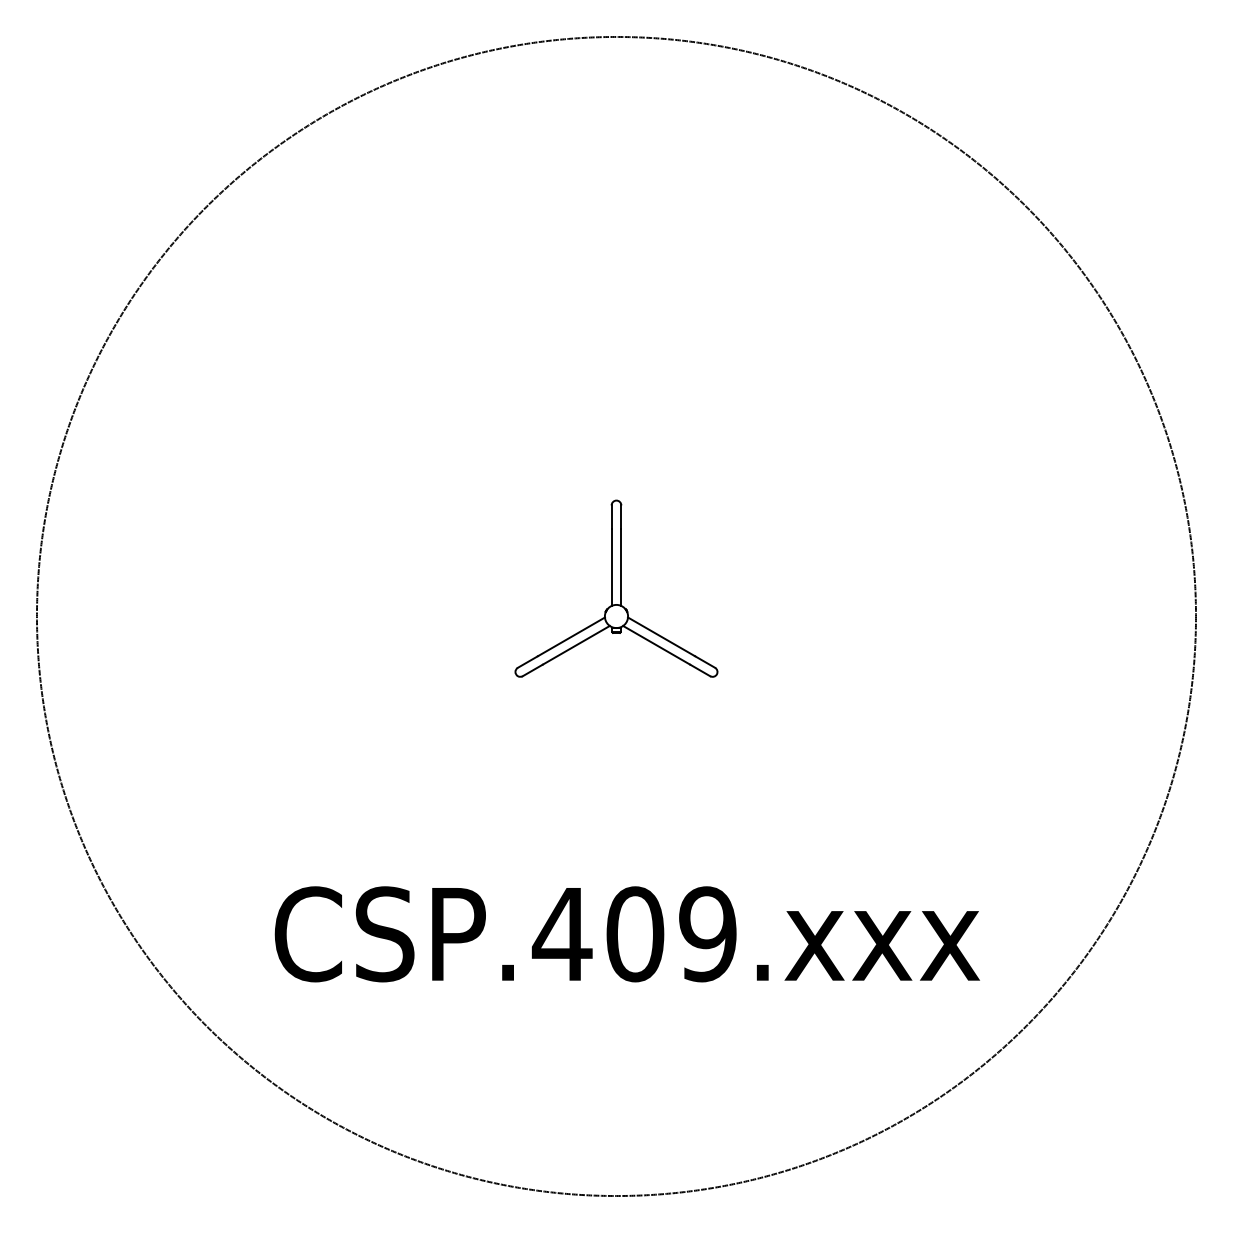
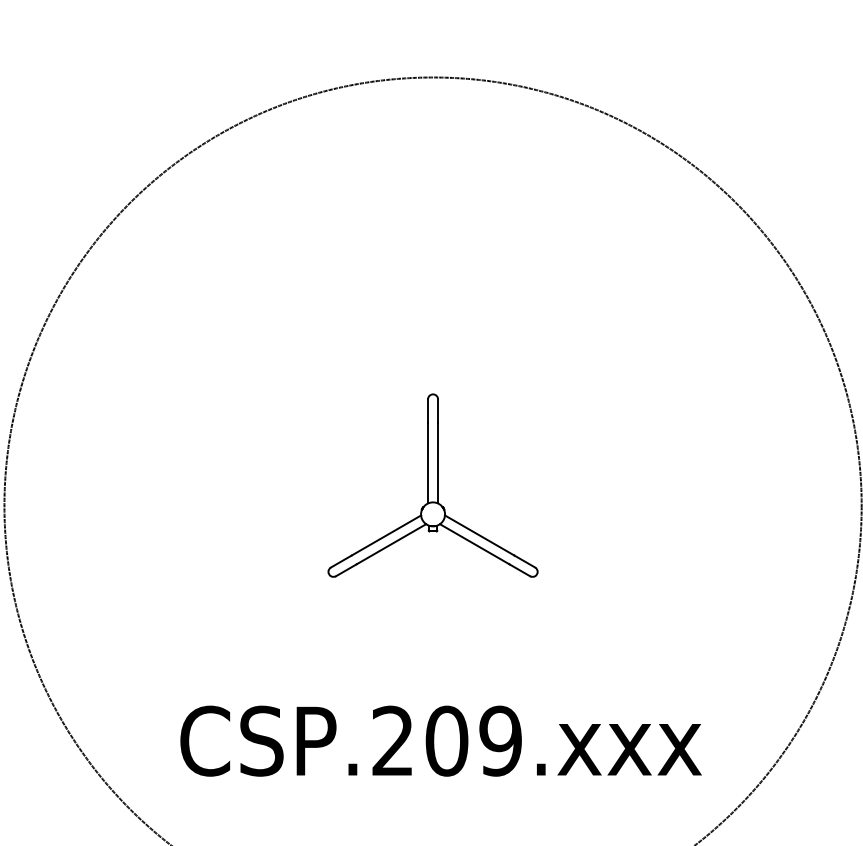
part: (616, 588) -> (433, 485), size x1.4
text: (561, 933) -> (392, 740), CSP.409.xxx -> CSP.209.xxx

